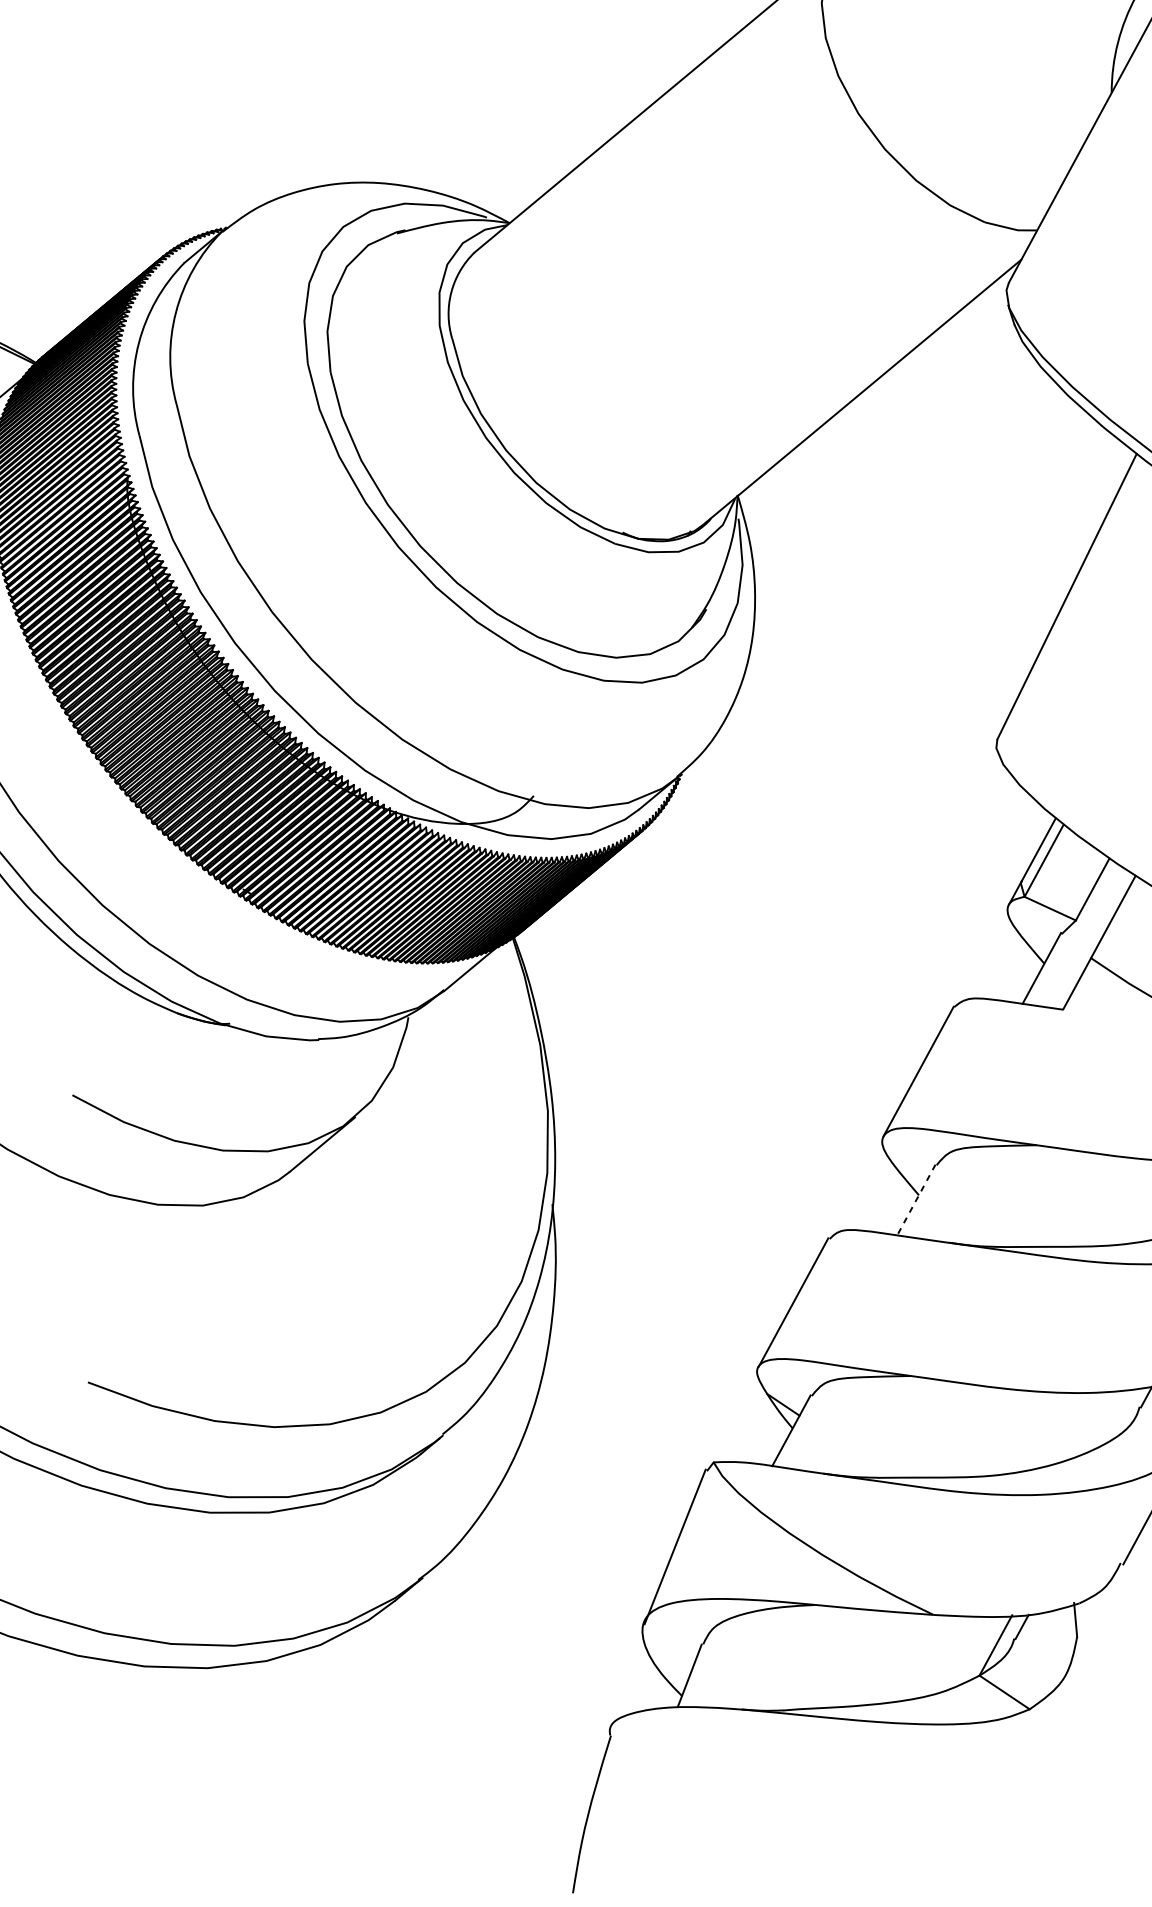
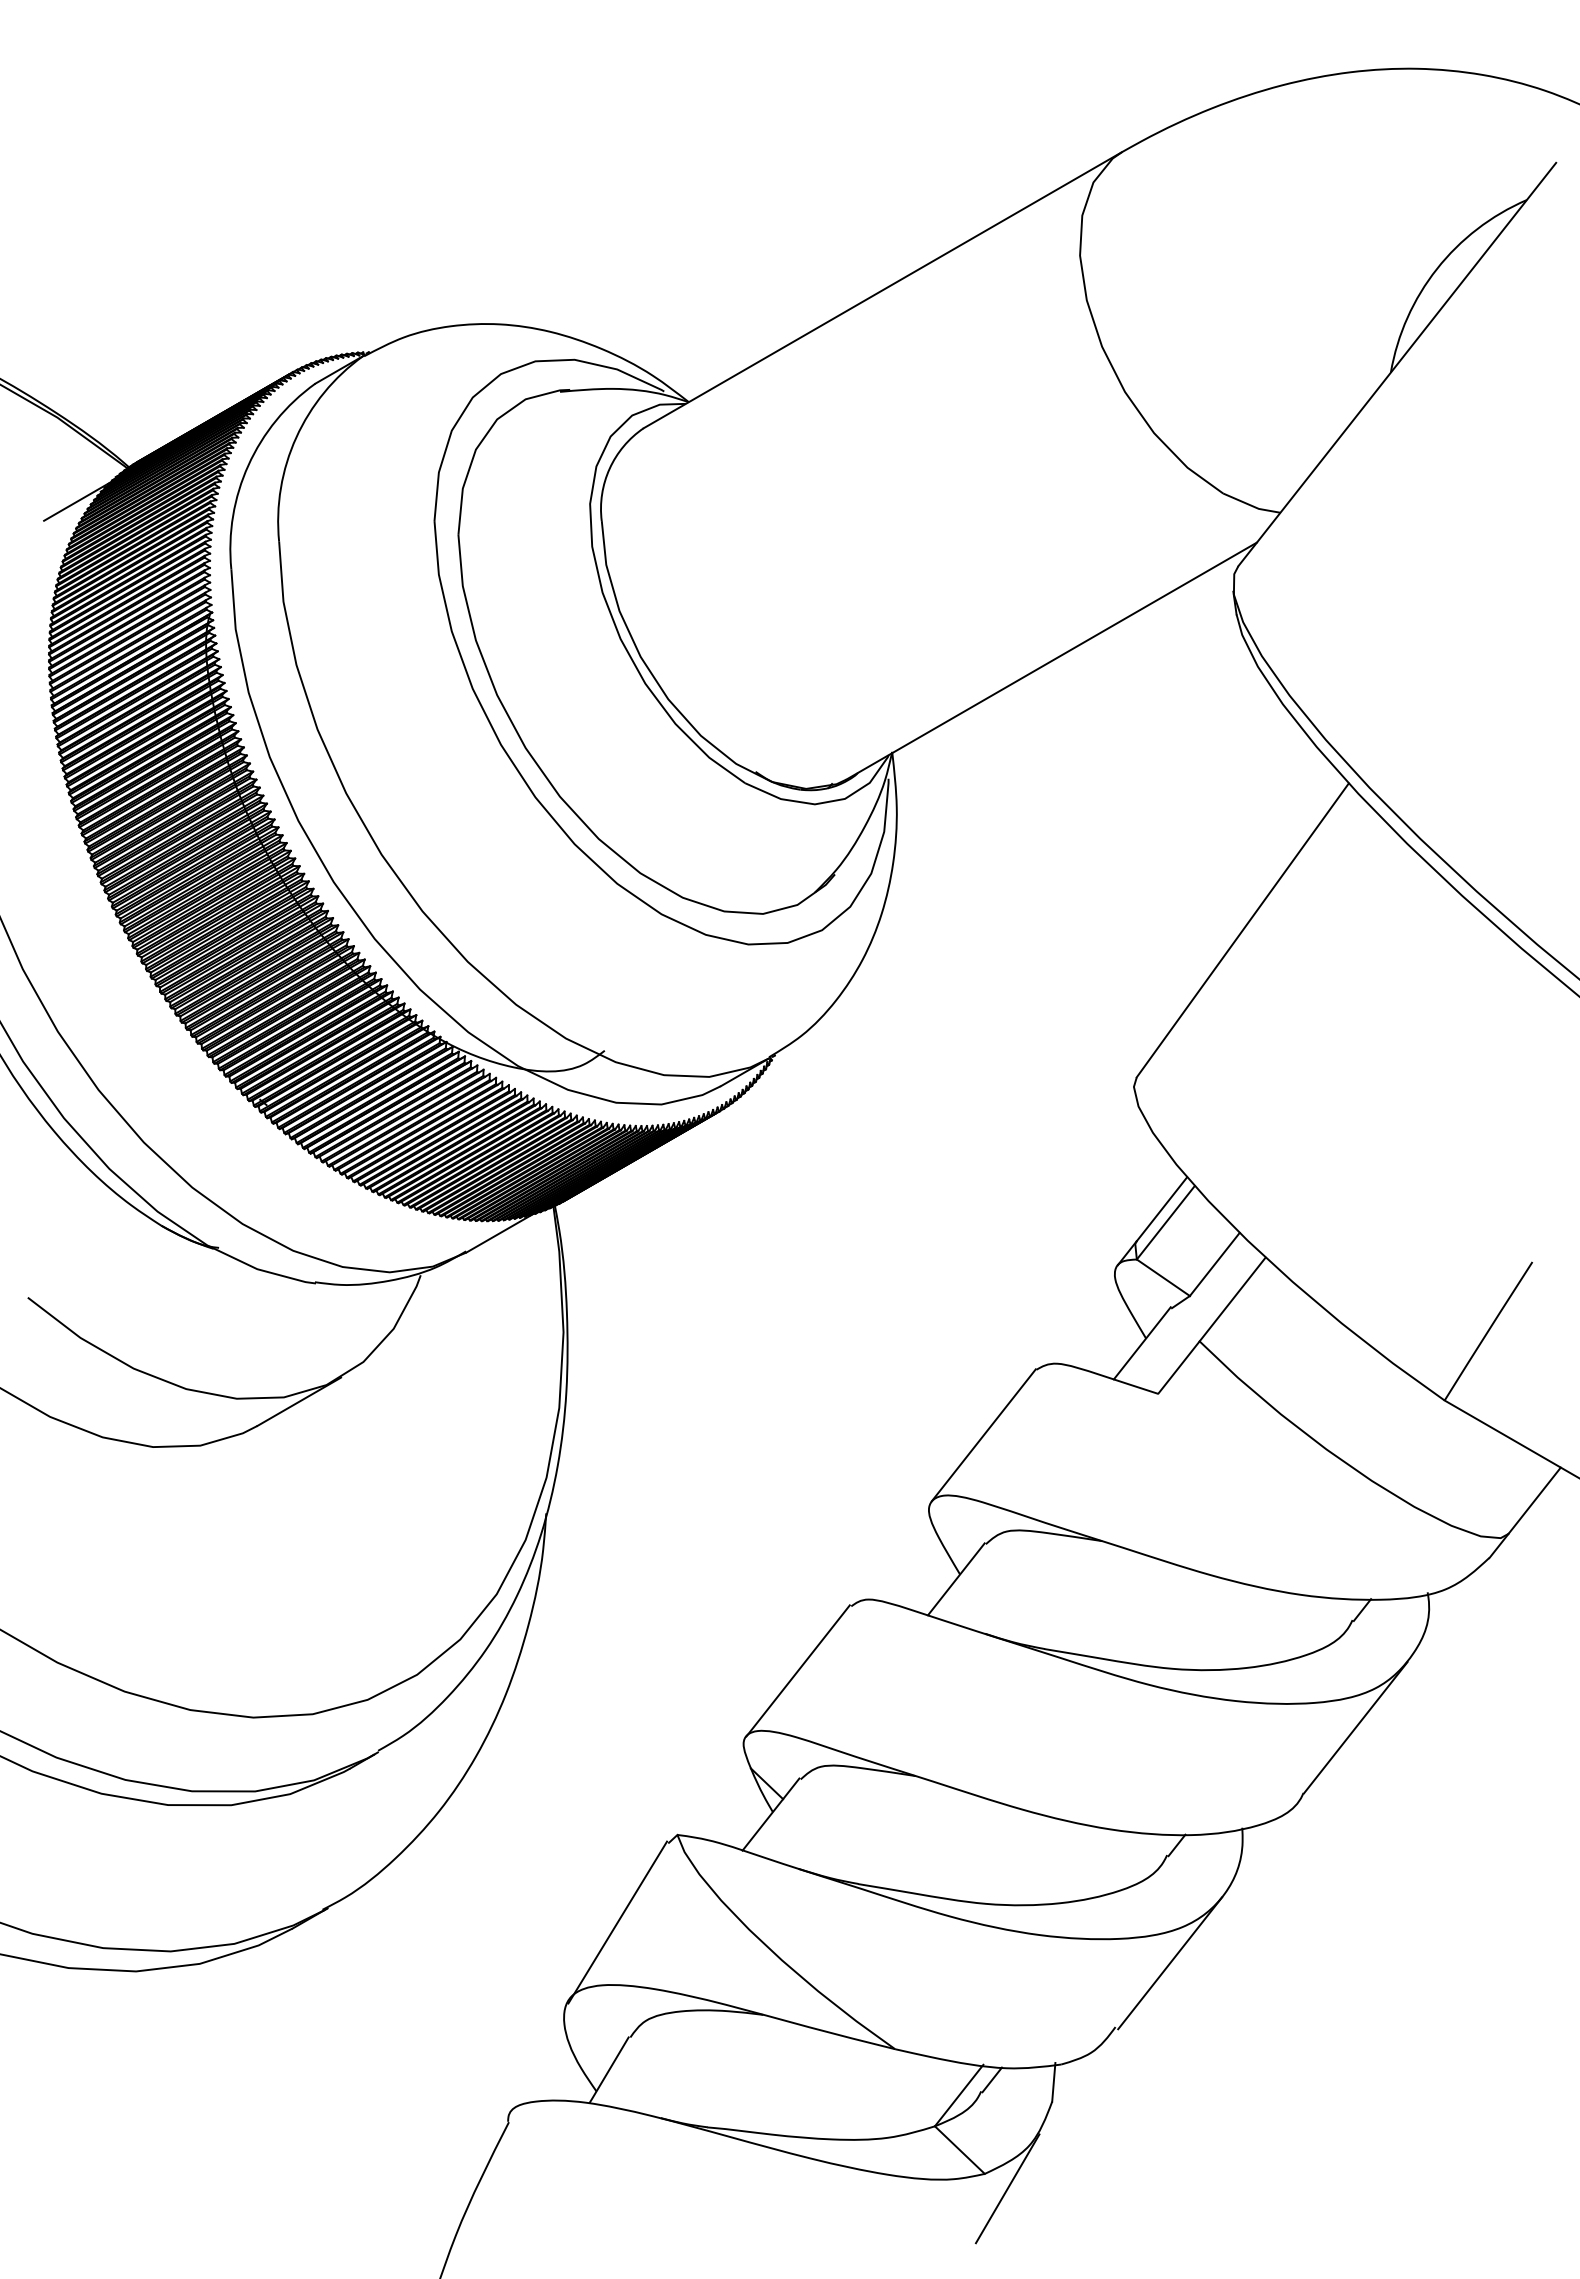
line: (916, 1200) -> (956, 1579), dashed -> solid
line: (1051, 1718) -> (1007, 2188), added

